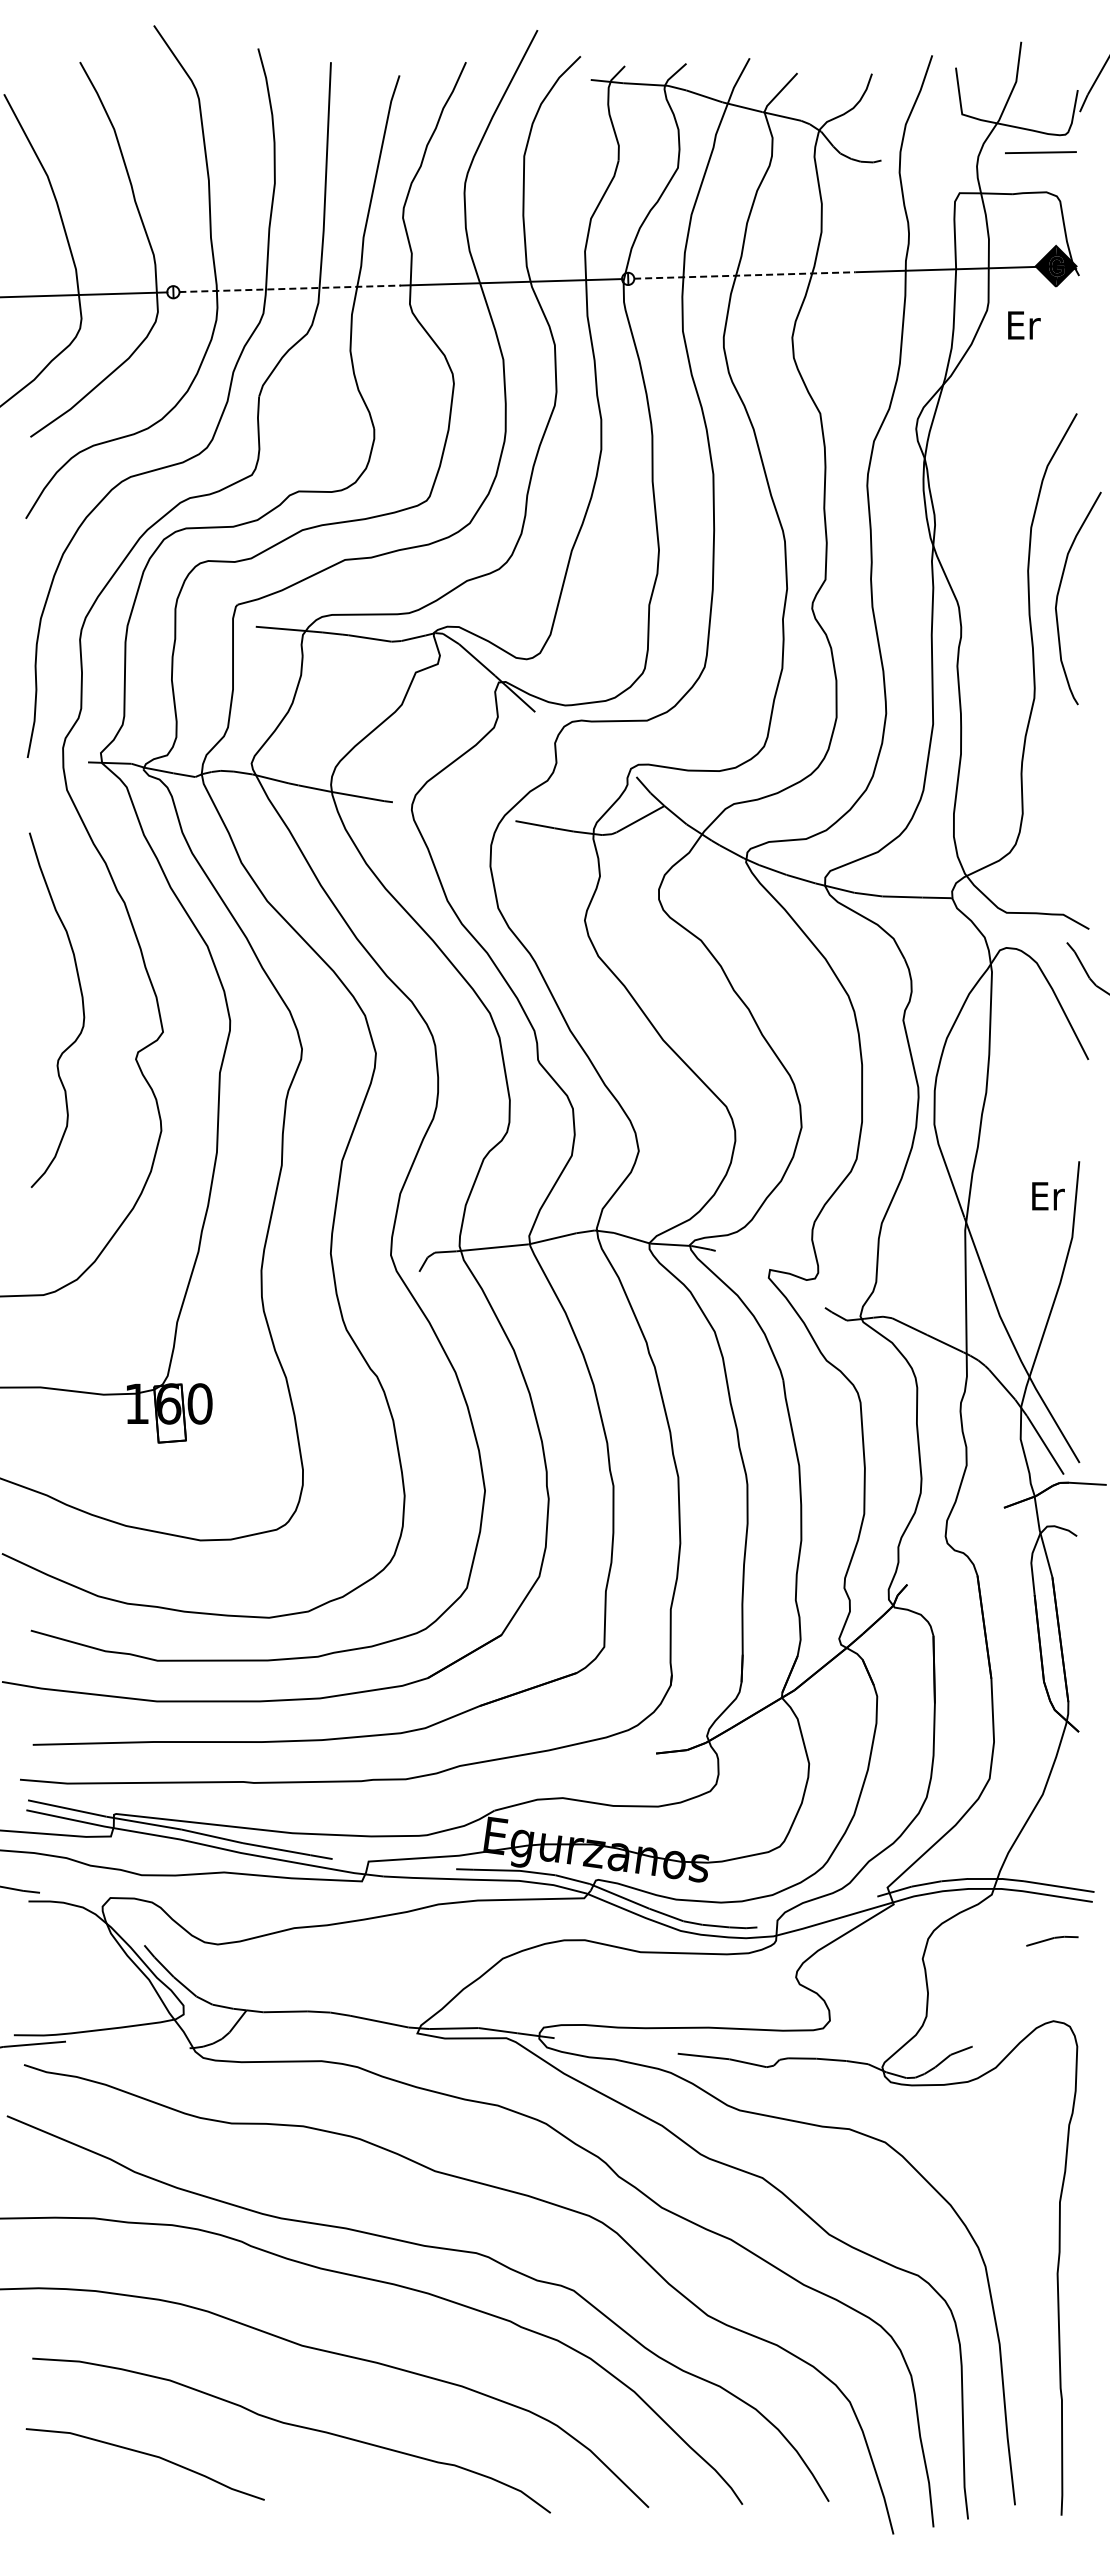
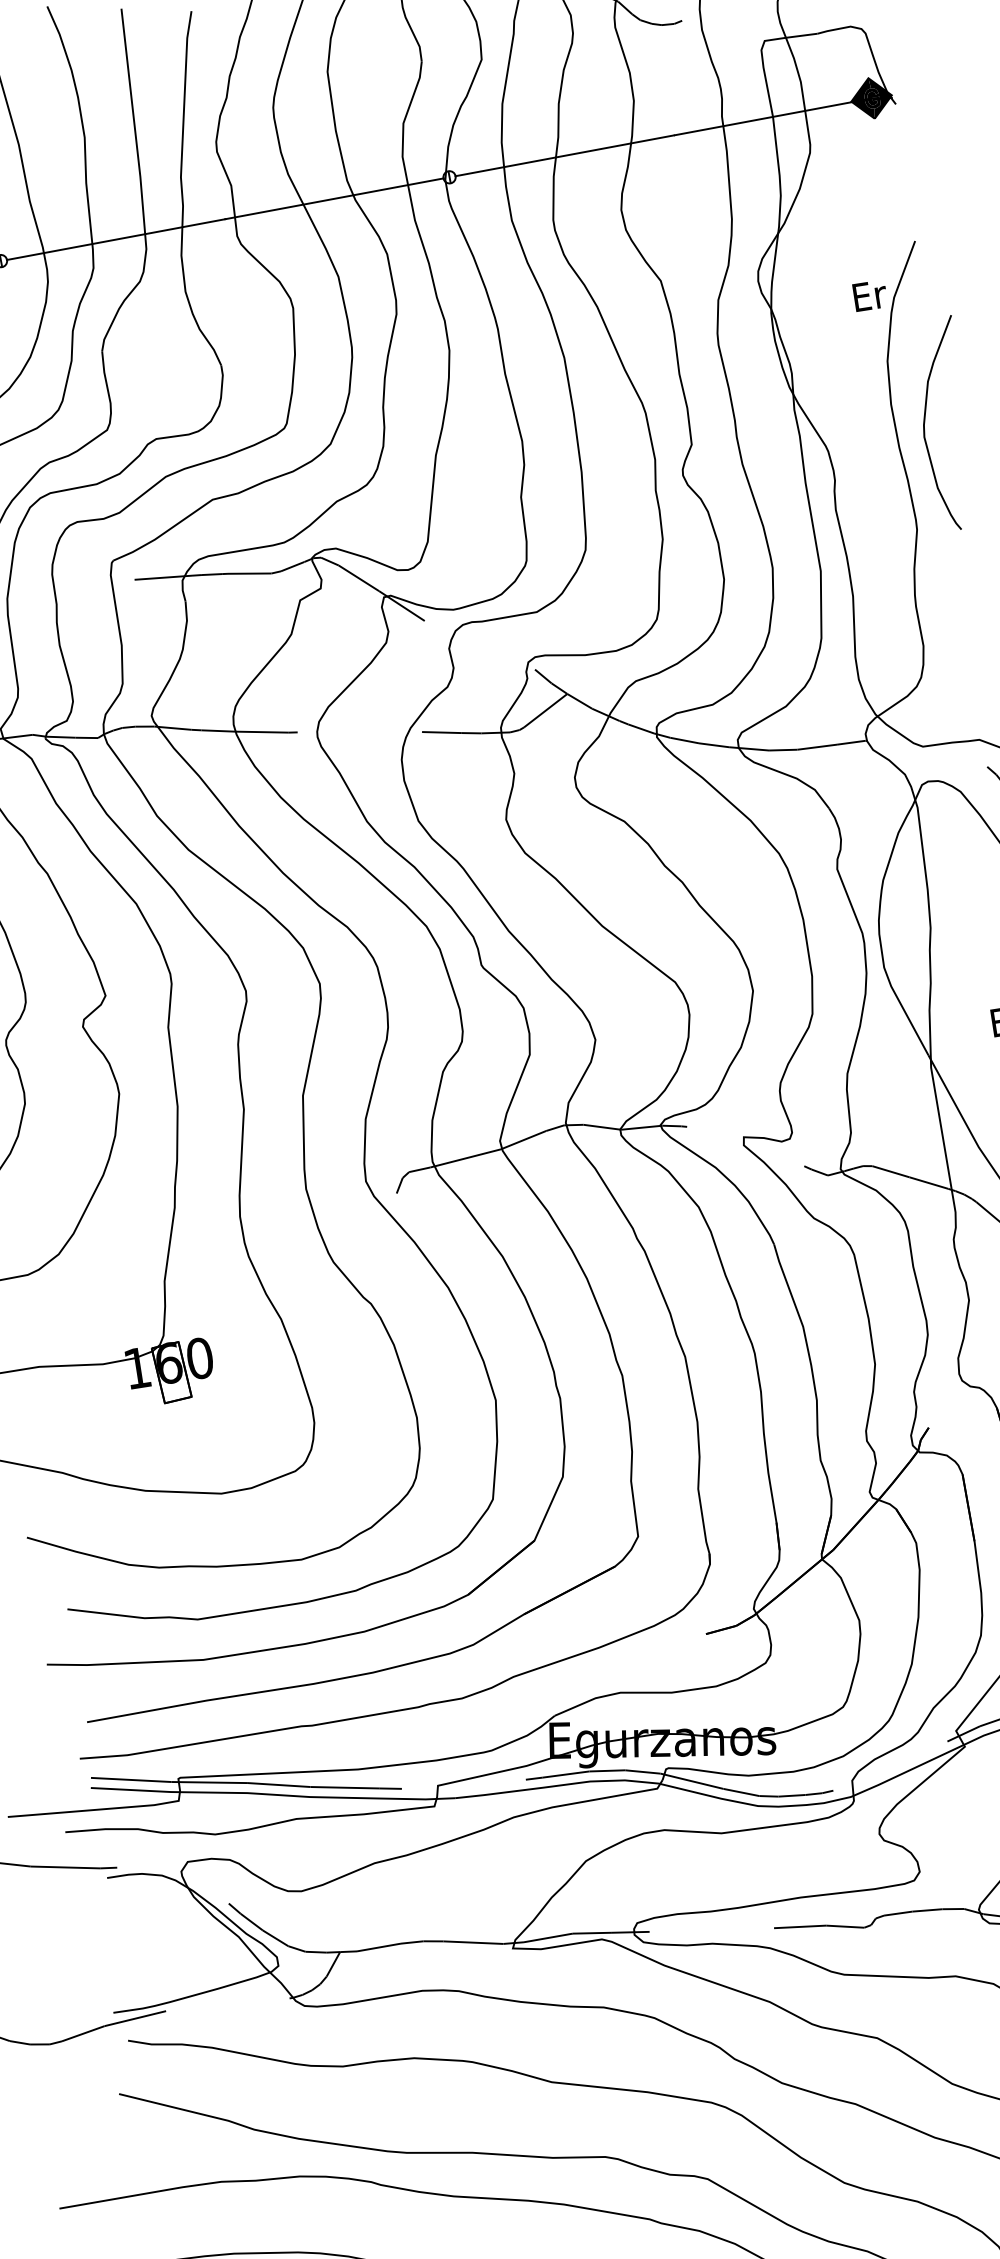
line: (744, 275) -> (564, 155), dashed -> solid
line: (290, 288) -> (116, 239), dashed -> solid
text: (1024, 325) -> (870, 295), moved

